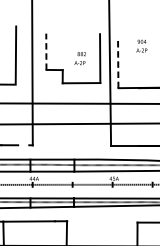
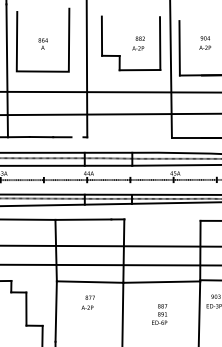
text: (142, 45) -> (205, 42), moved
line: (45, 52) -> (101, 36), dashed -> solid
line: (118, 62) -> (179, 47), dashed -> solid

